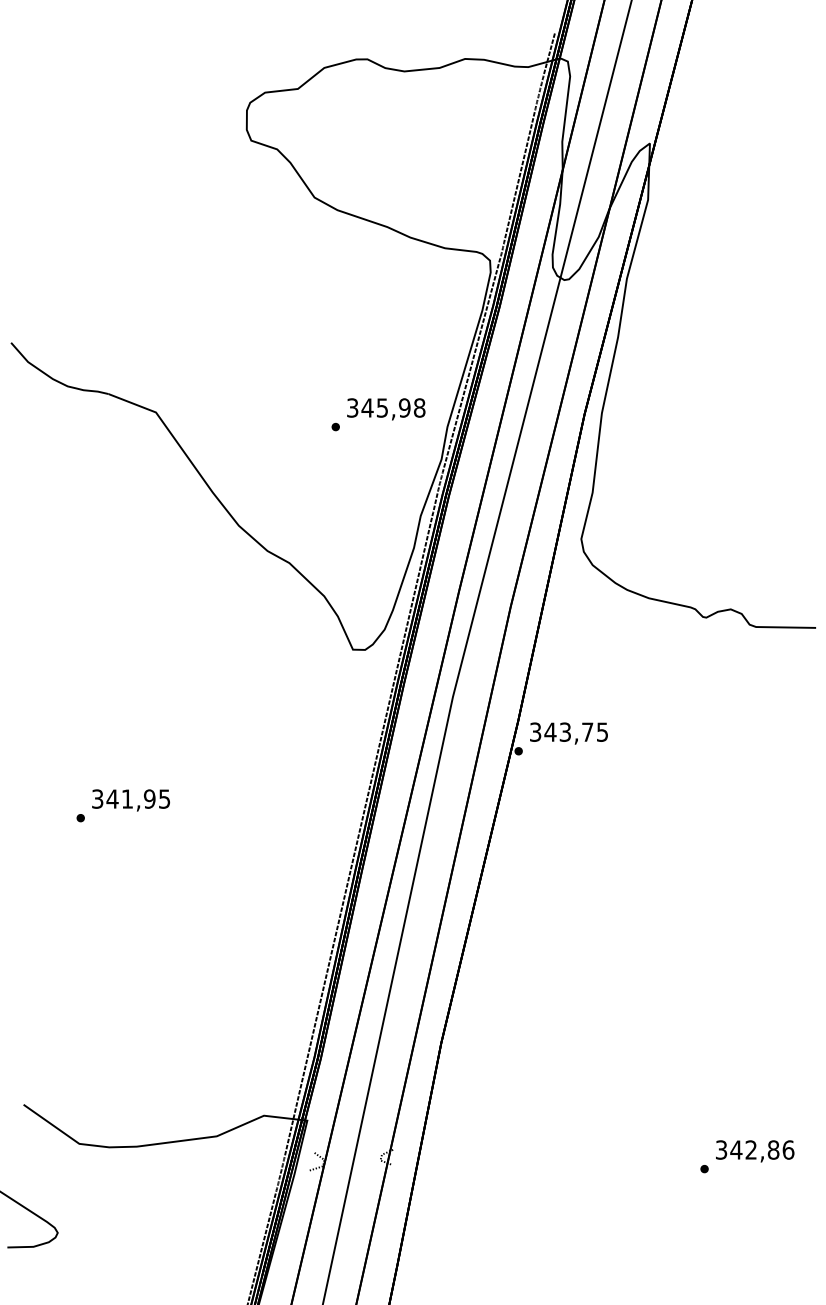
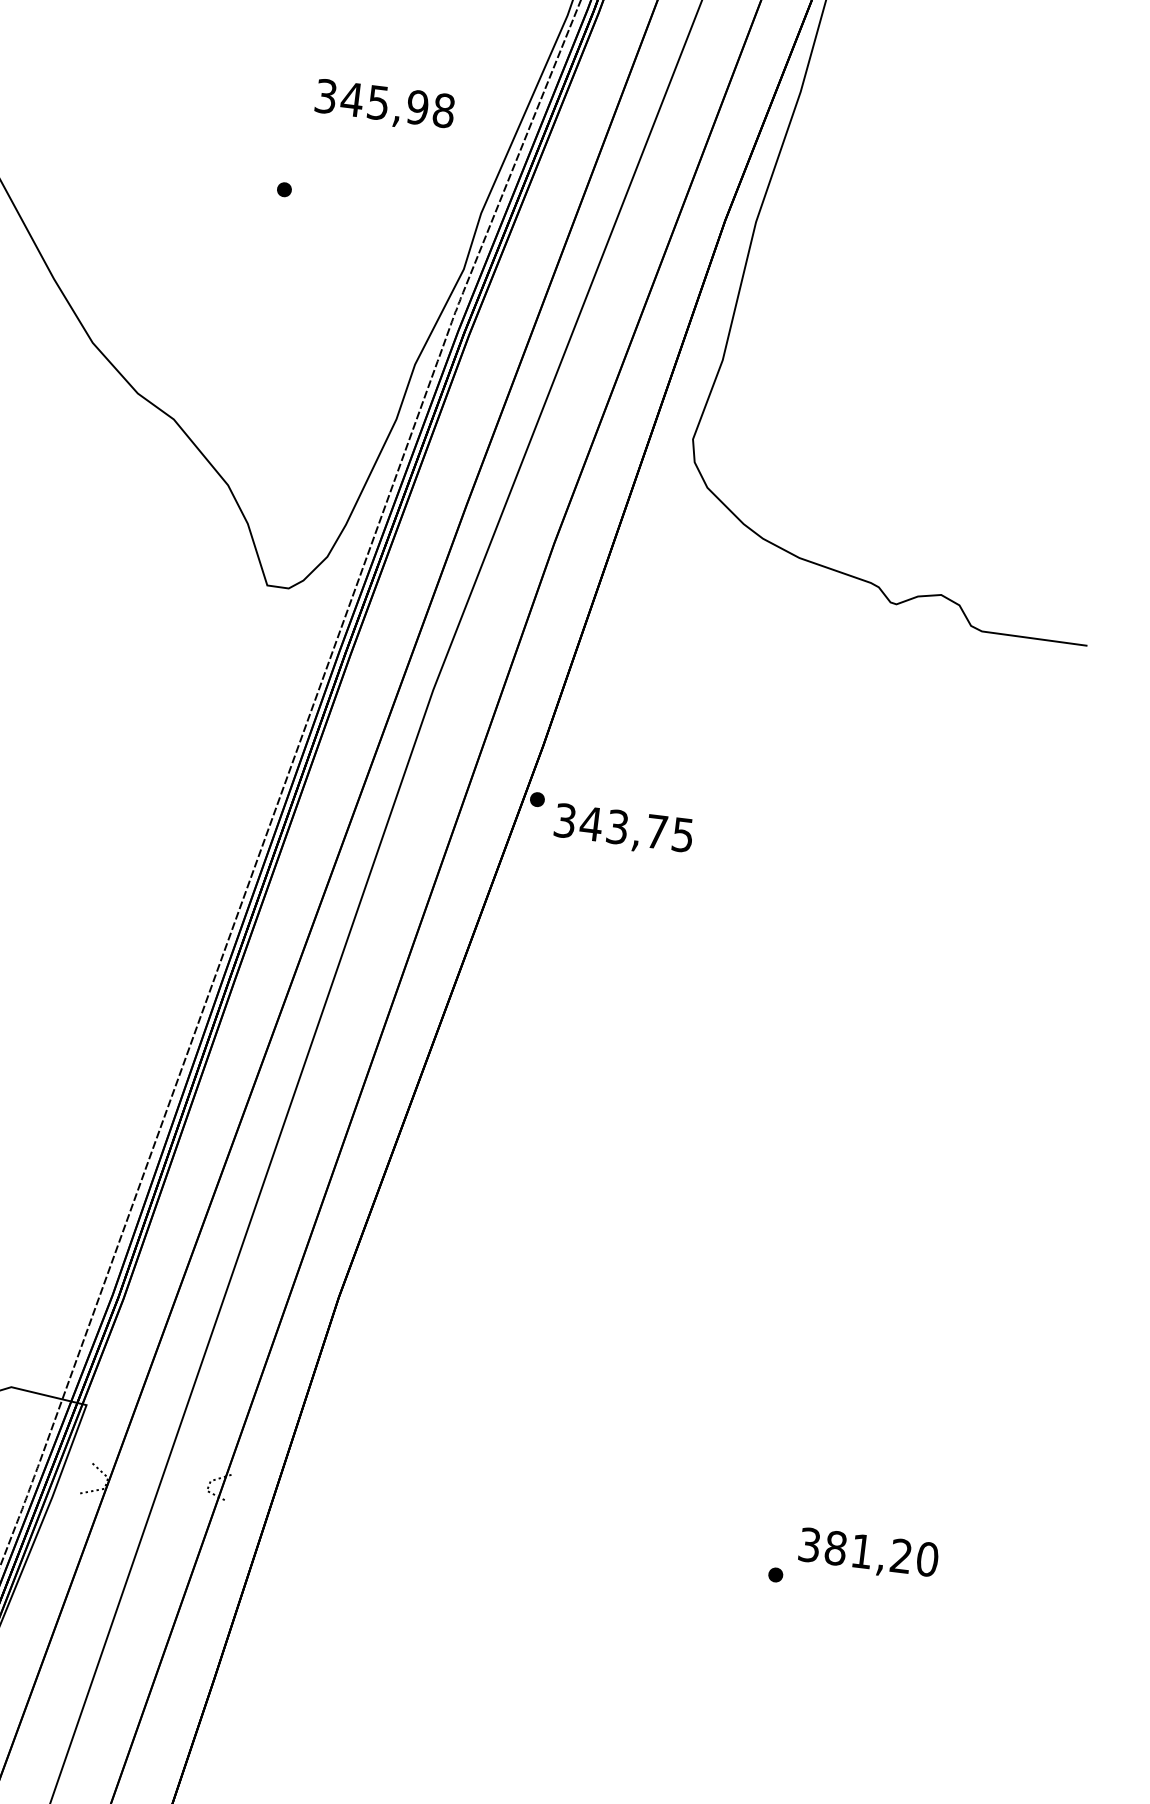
text: (386, 409) -> (385, 106), moved
text: (568, 733) -> (622, 830), moved
text: (762, 1149) -> (881, 1552), 342,86 -> 381,20

